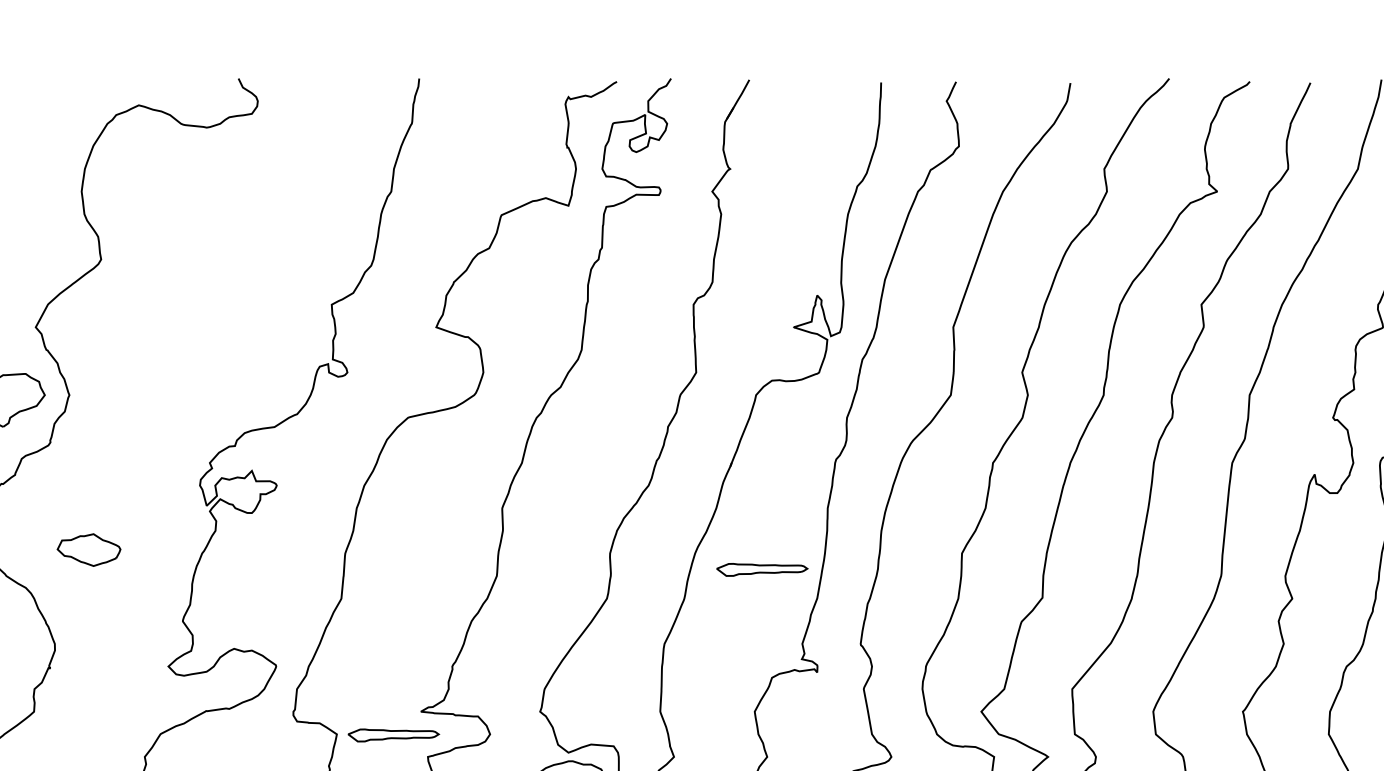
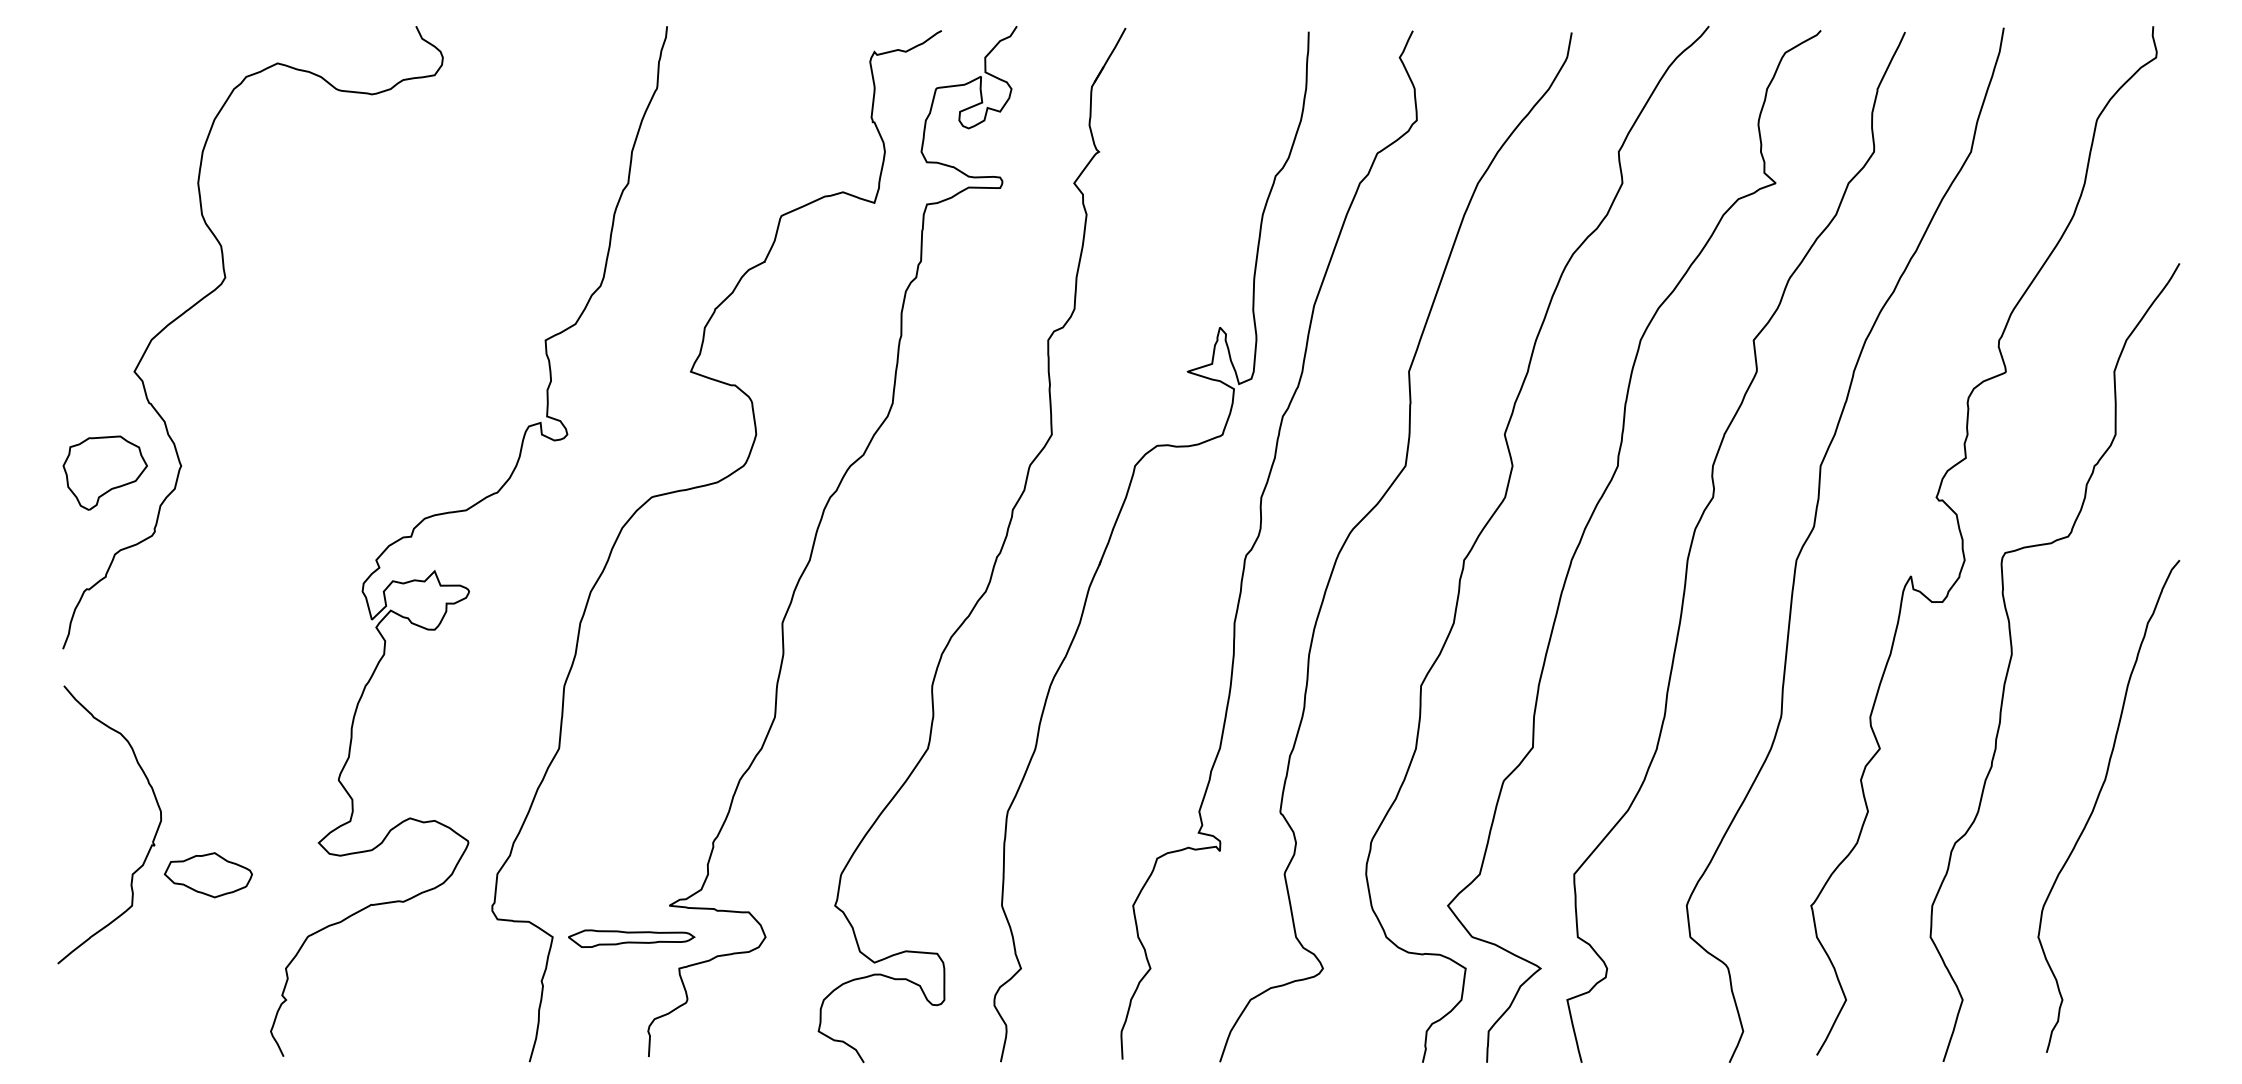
part: (88, 550) -> (207, 875), moved
part: (762, 569) -> (1143, 708), removed

